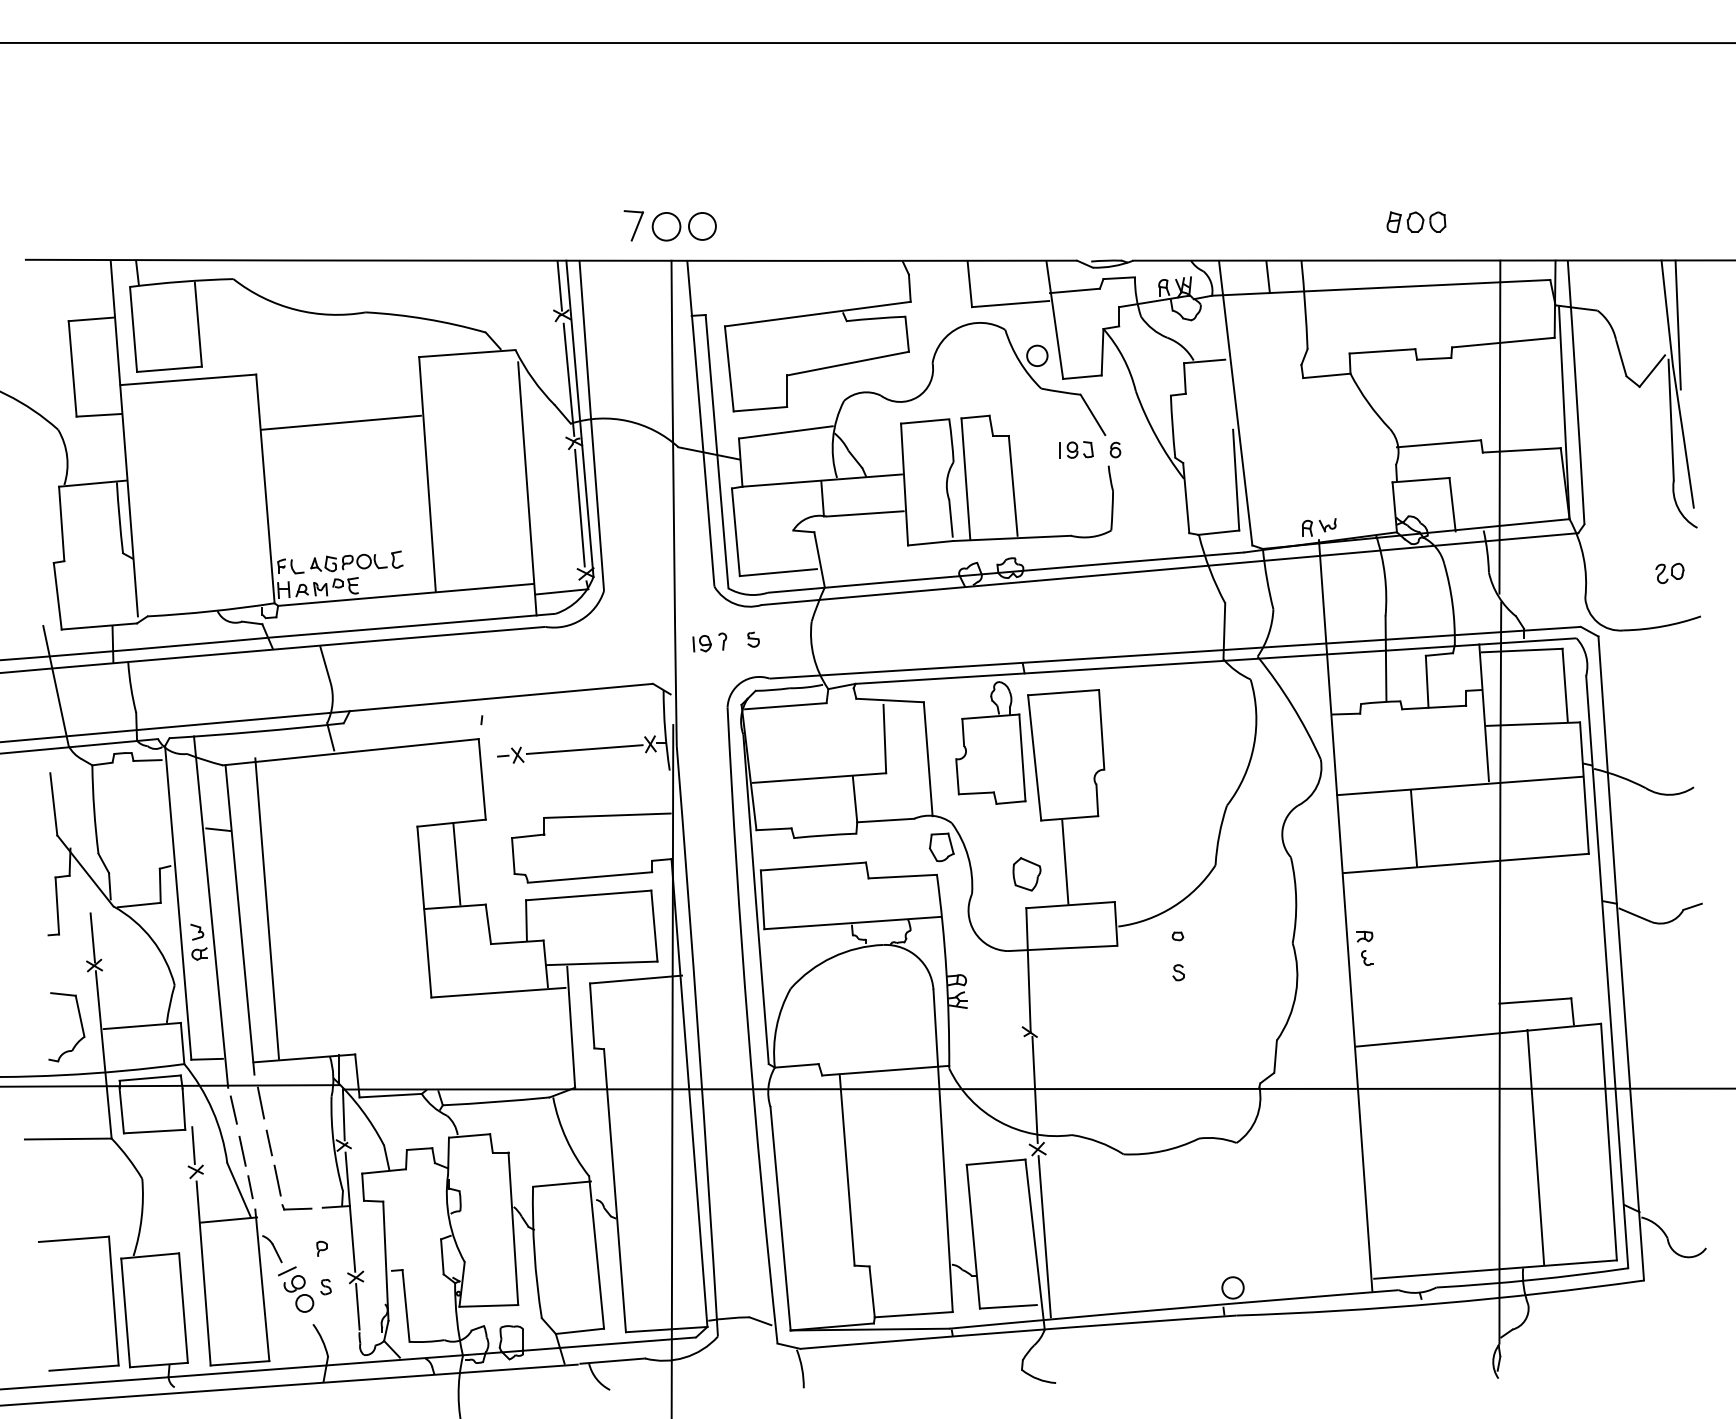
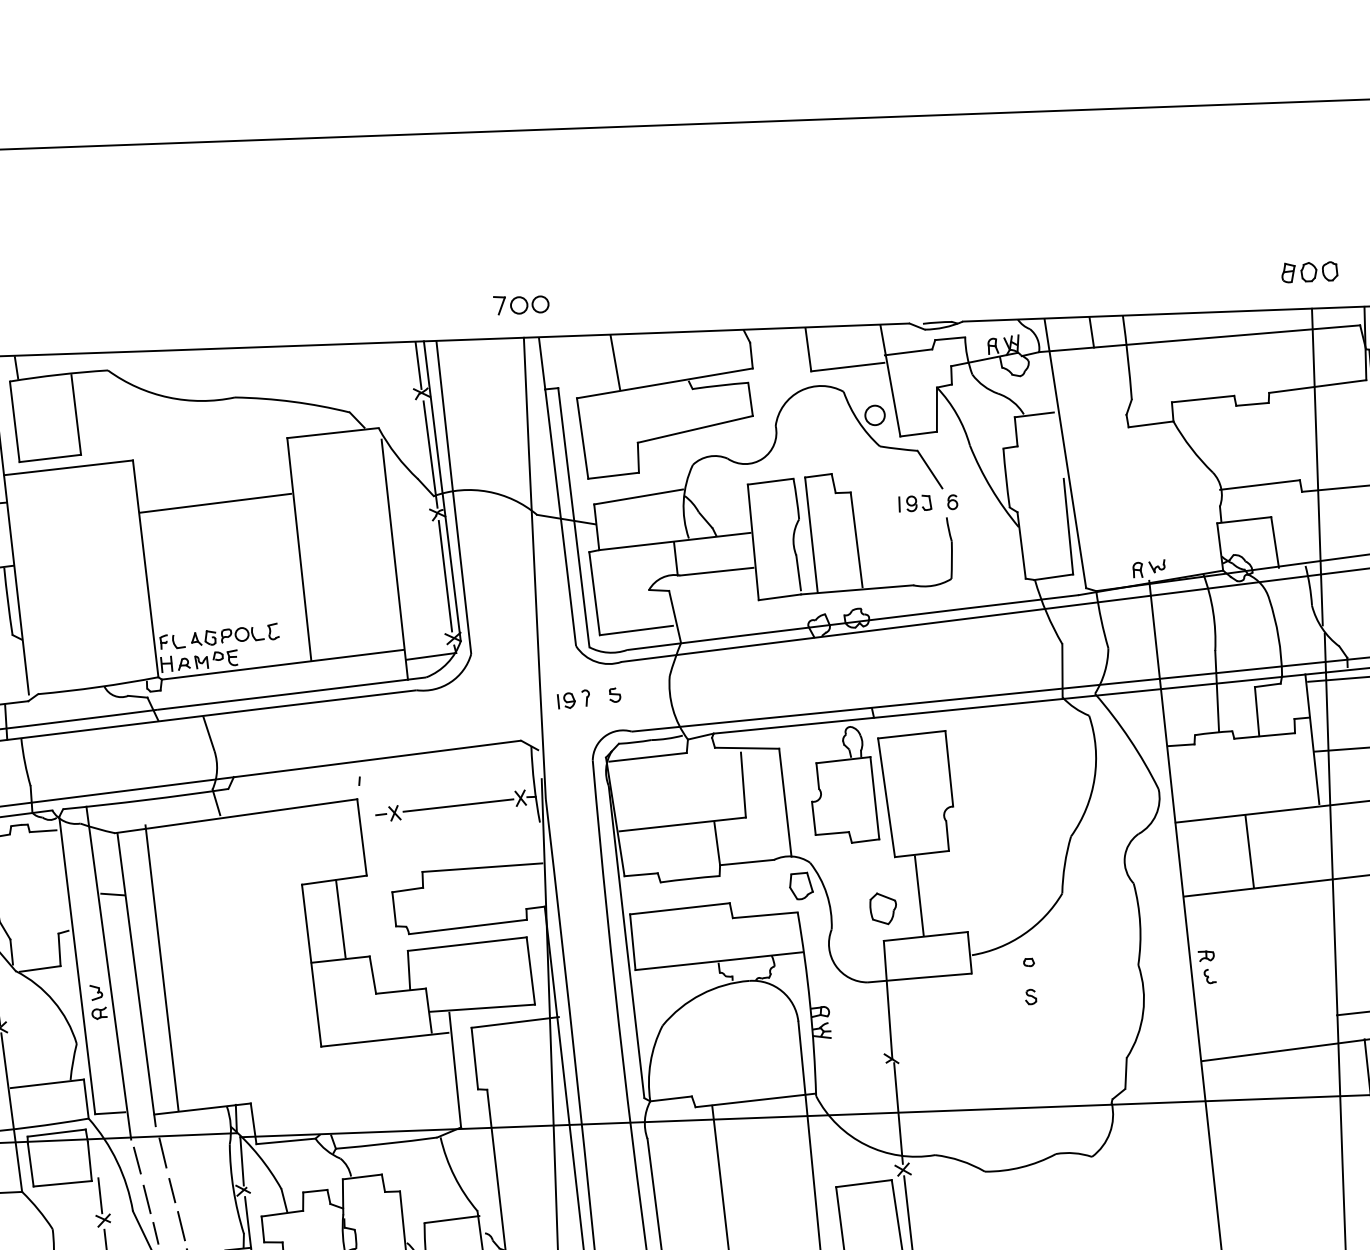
part: (1416, 221) -> (1309, 271), moved
part: (669, 226) -> (520, 305), size x0.62
line: (766, 289) -> (615, 361), added

